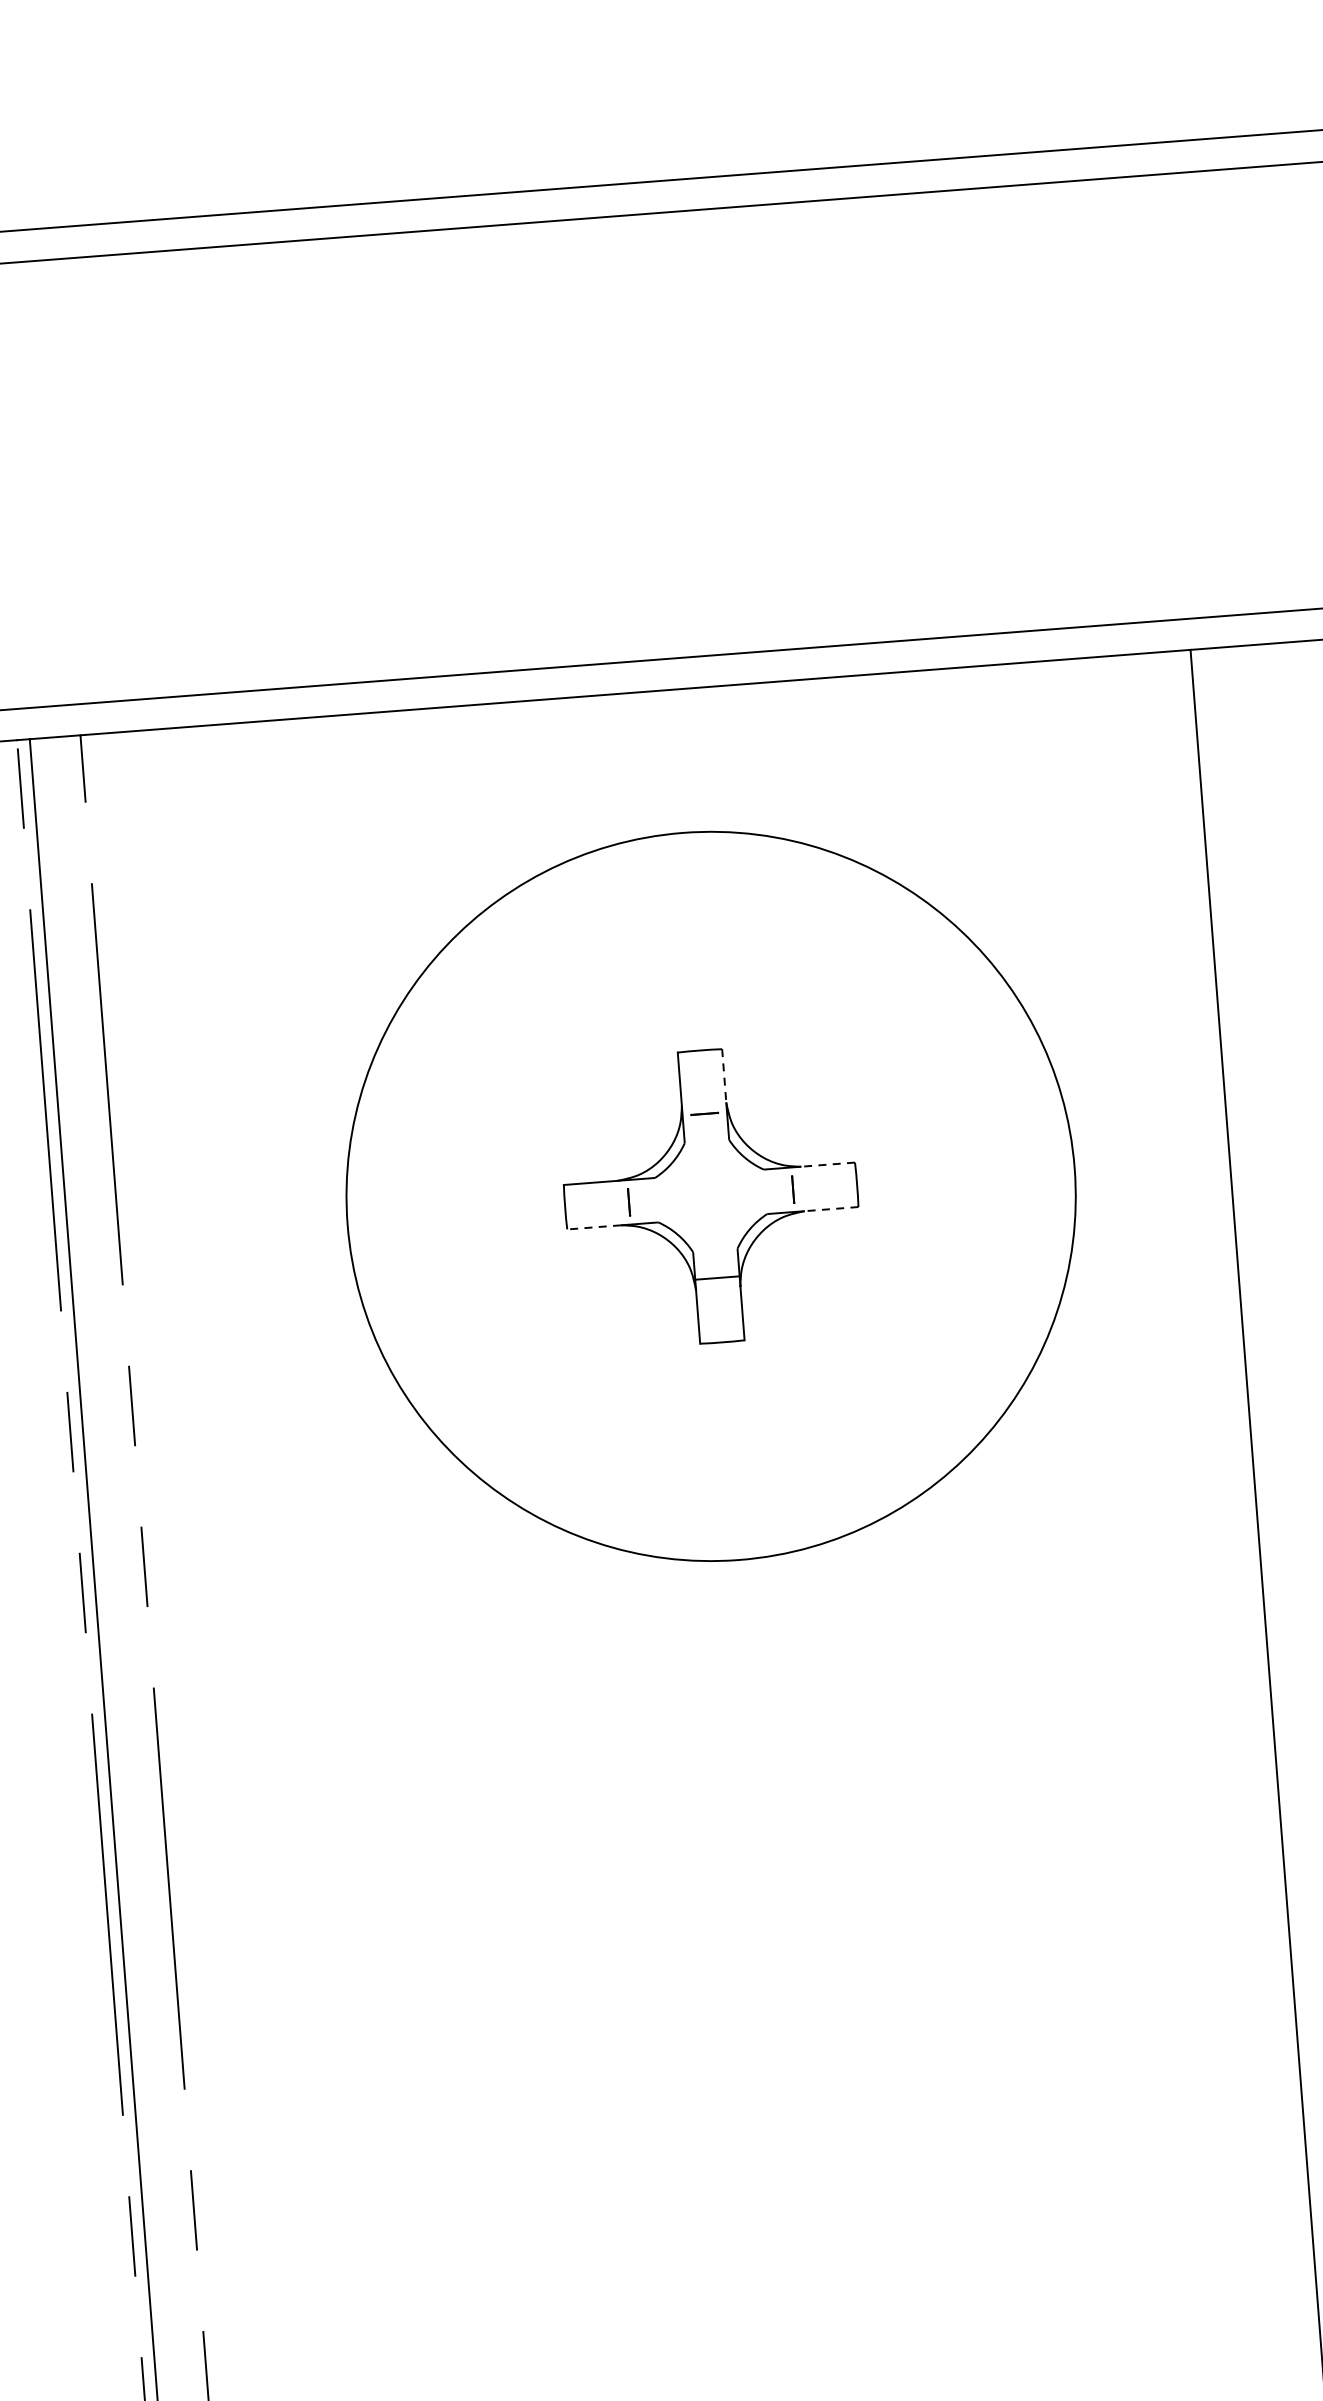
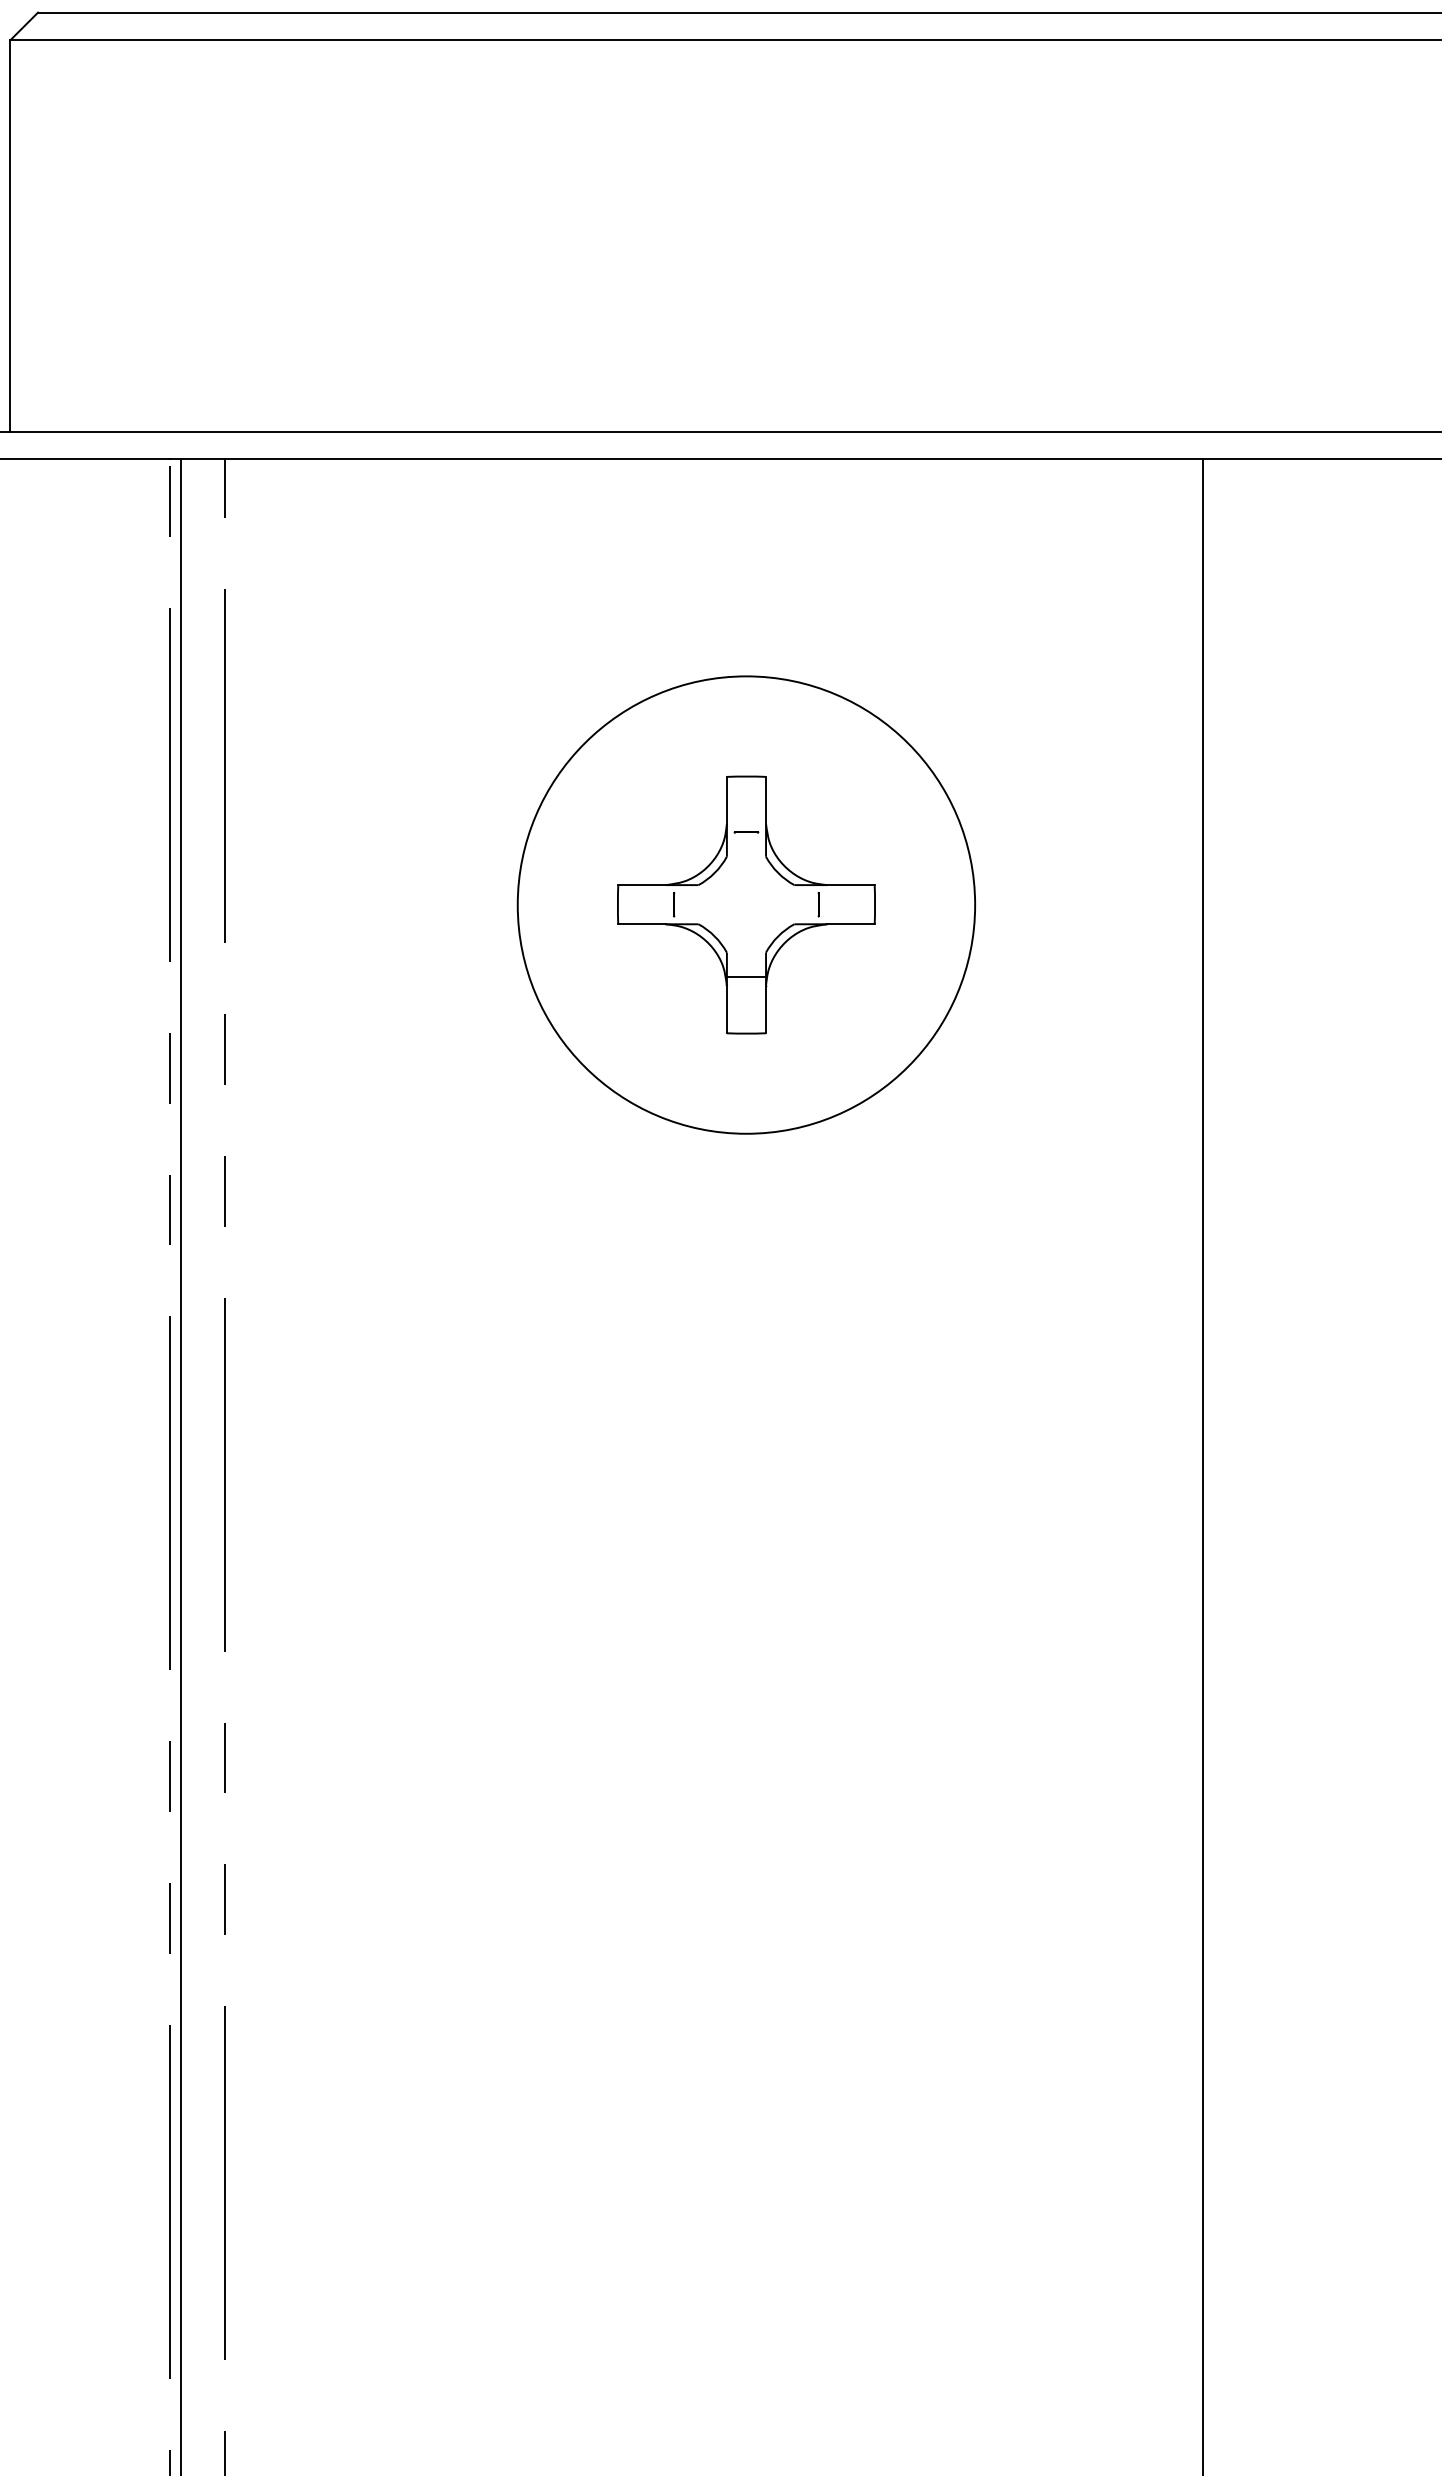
line: (724, 1075) -> (766, 800), dashed -> solid
line: (828, 1165) -> (851, 885), dashed -> solid
circle: (711, 1195) -> (746, 904), size x0.71
line: (832, 1209) -> (851, 924), dashed -> solid
line: (593, 1227) -> (641, 924), dashed -> solid

